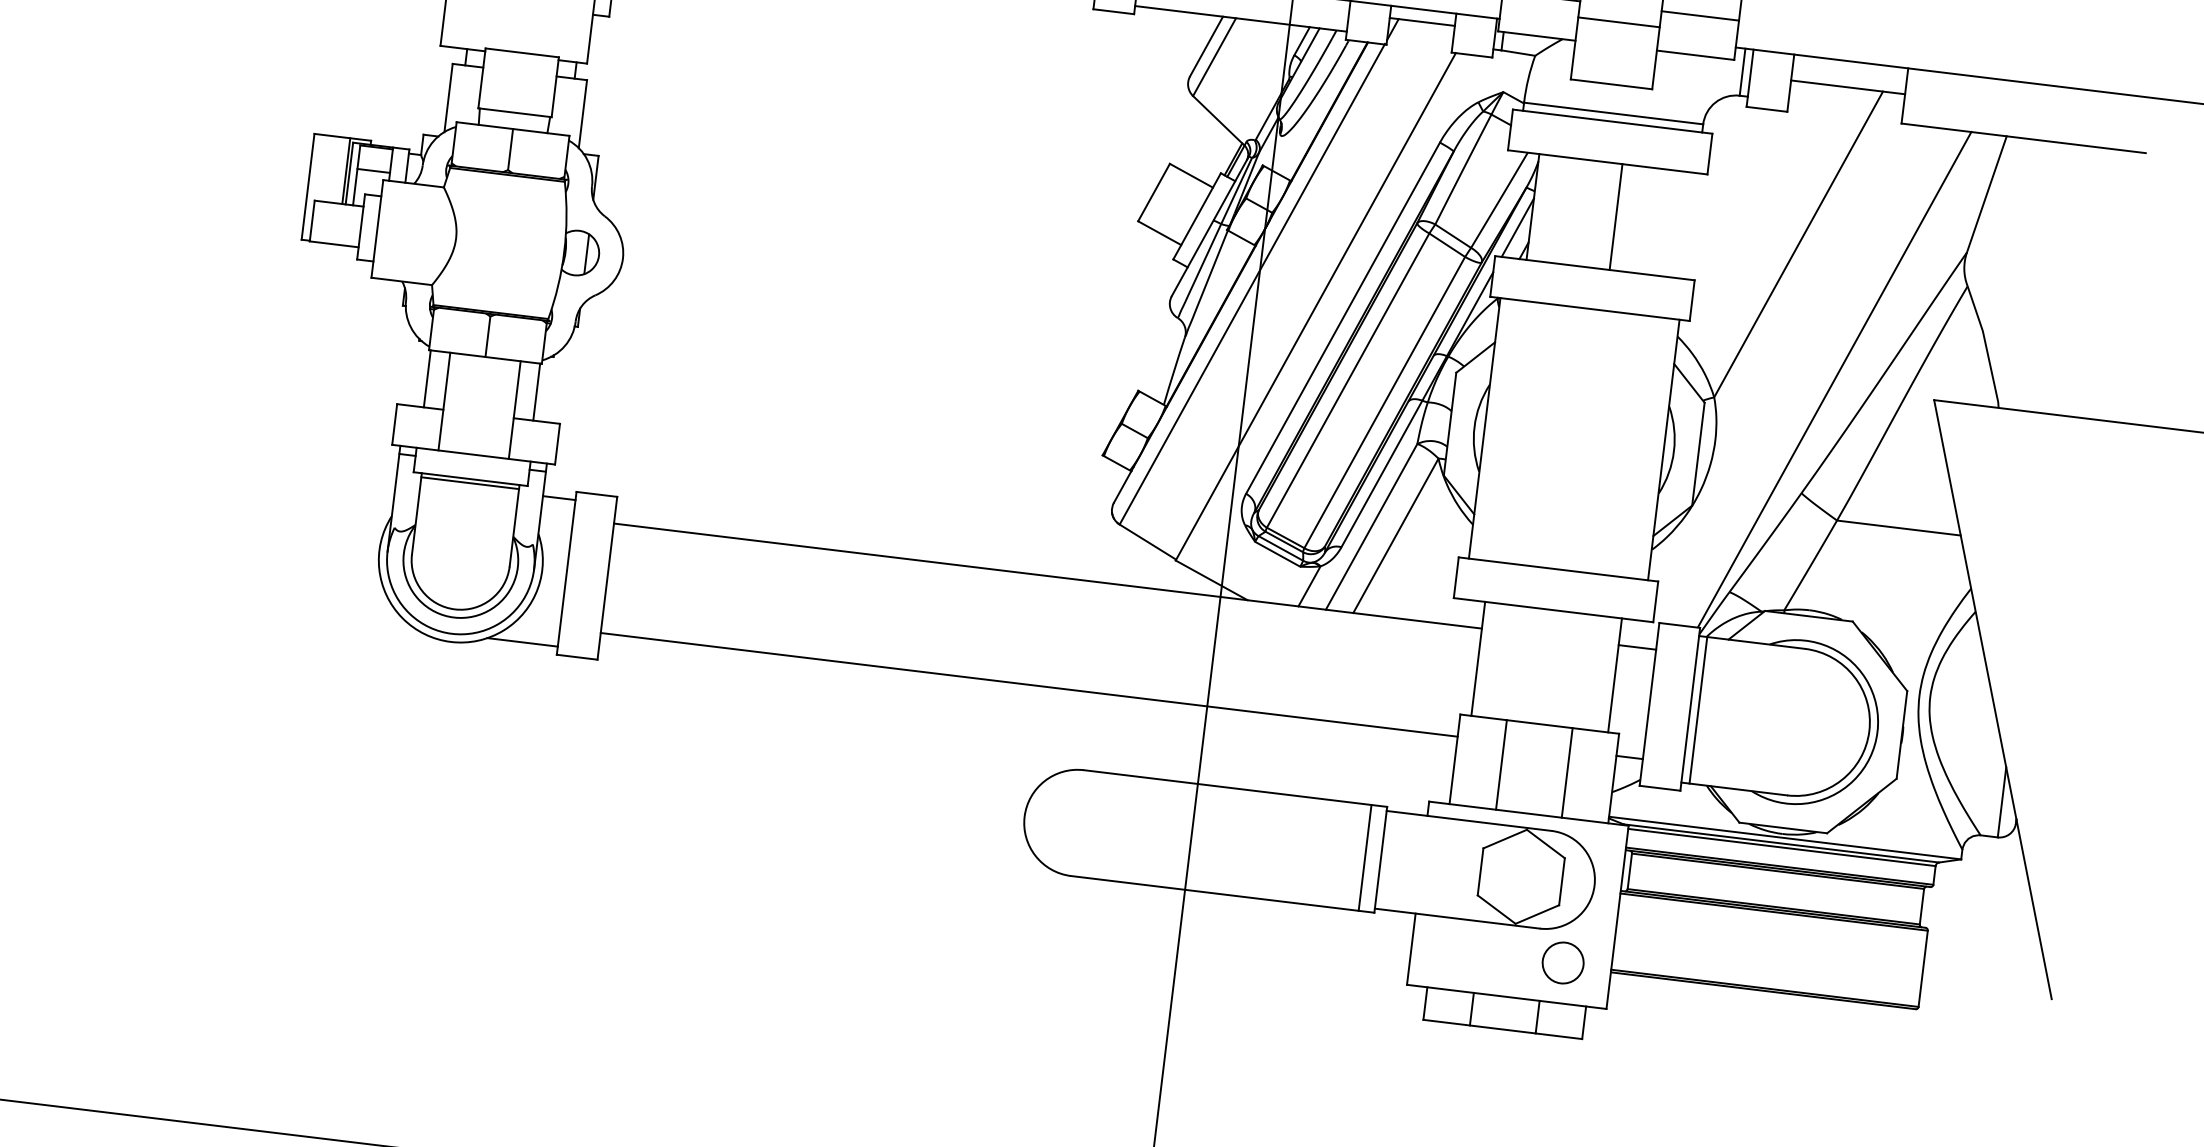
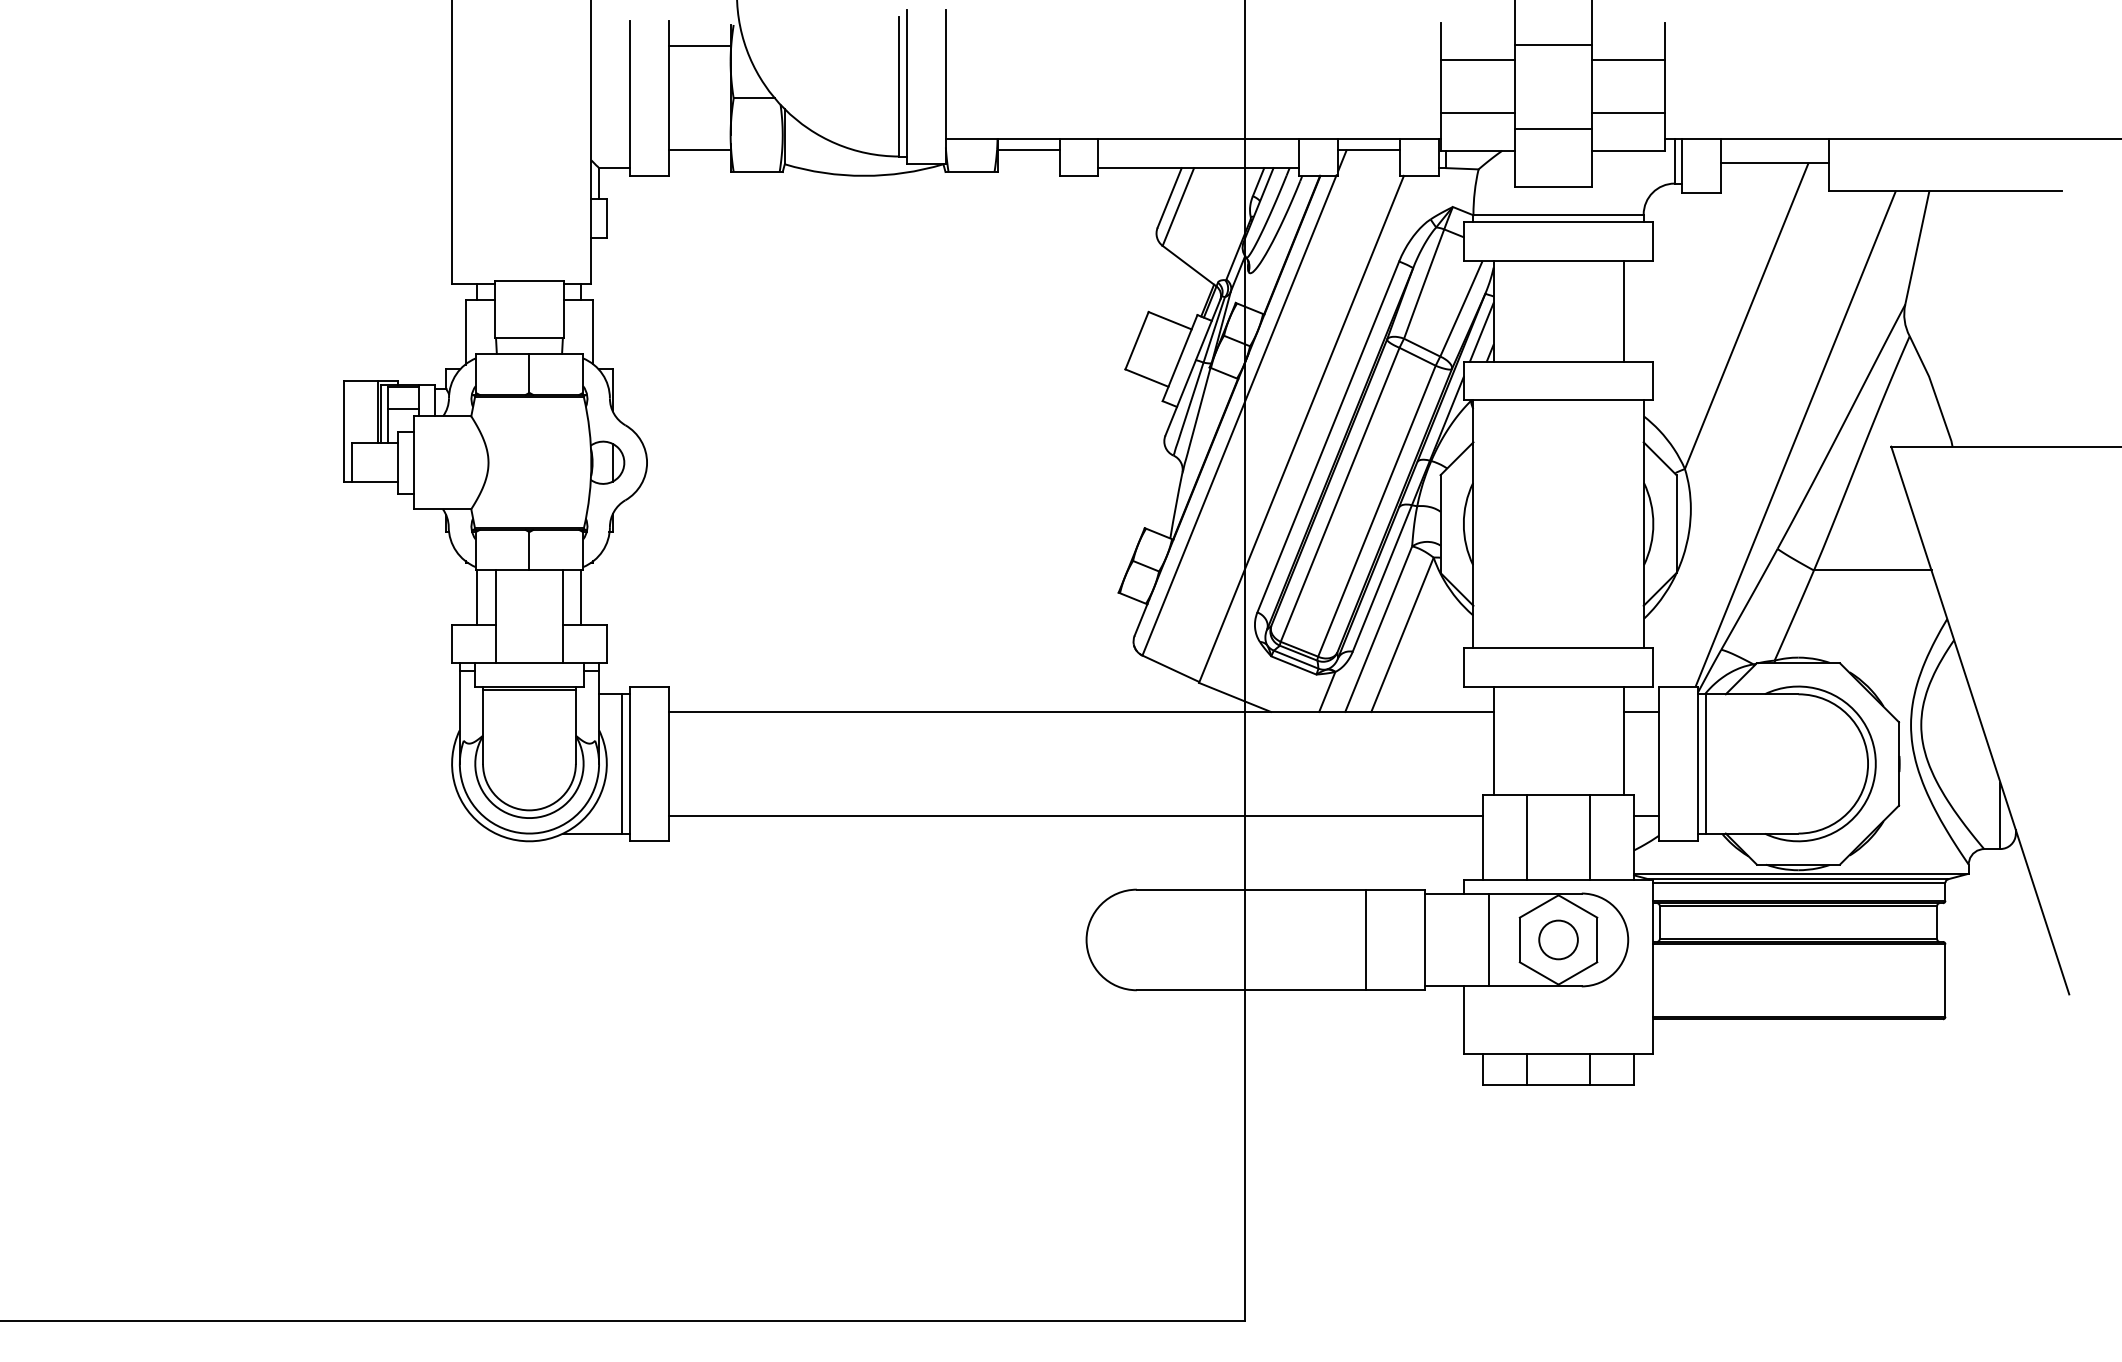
line: (1616, 216) -> (1623, 310), moved
line: (558, 571) -> (622, 763), added
line: (1365, 857) -> (1366, 939), moved
line: (1447, 867) -> (1488, 939), added
circle: (1563, 962) -> (1558, 939), moved

